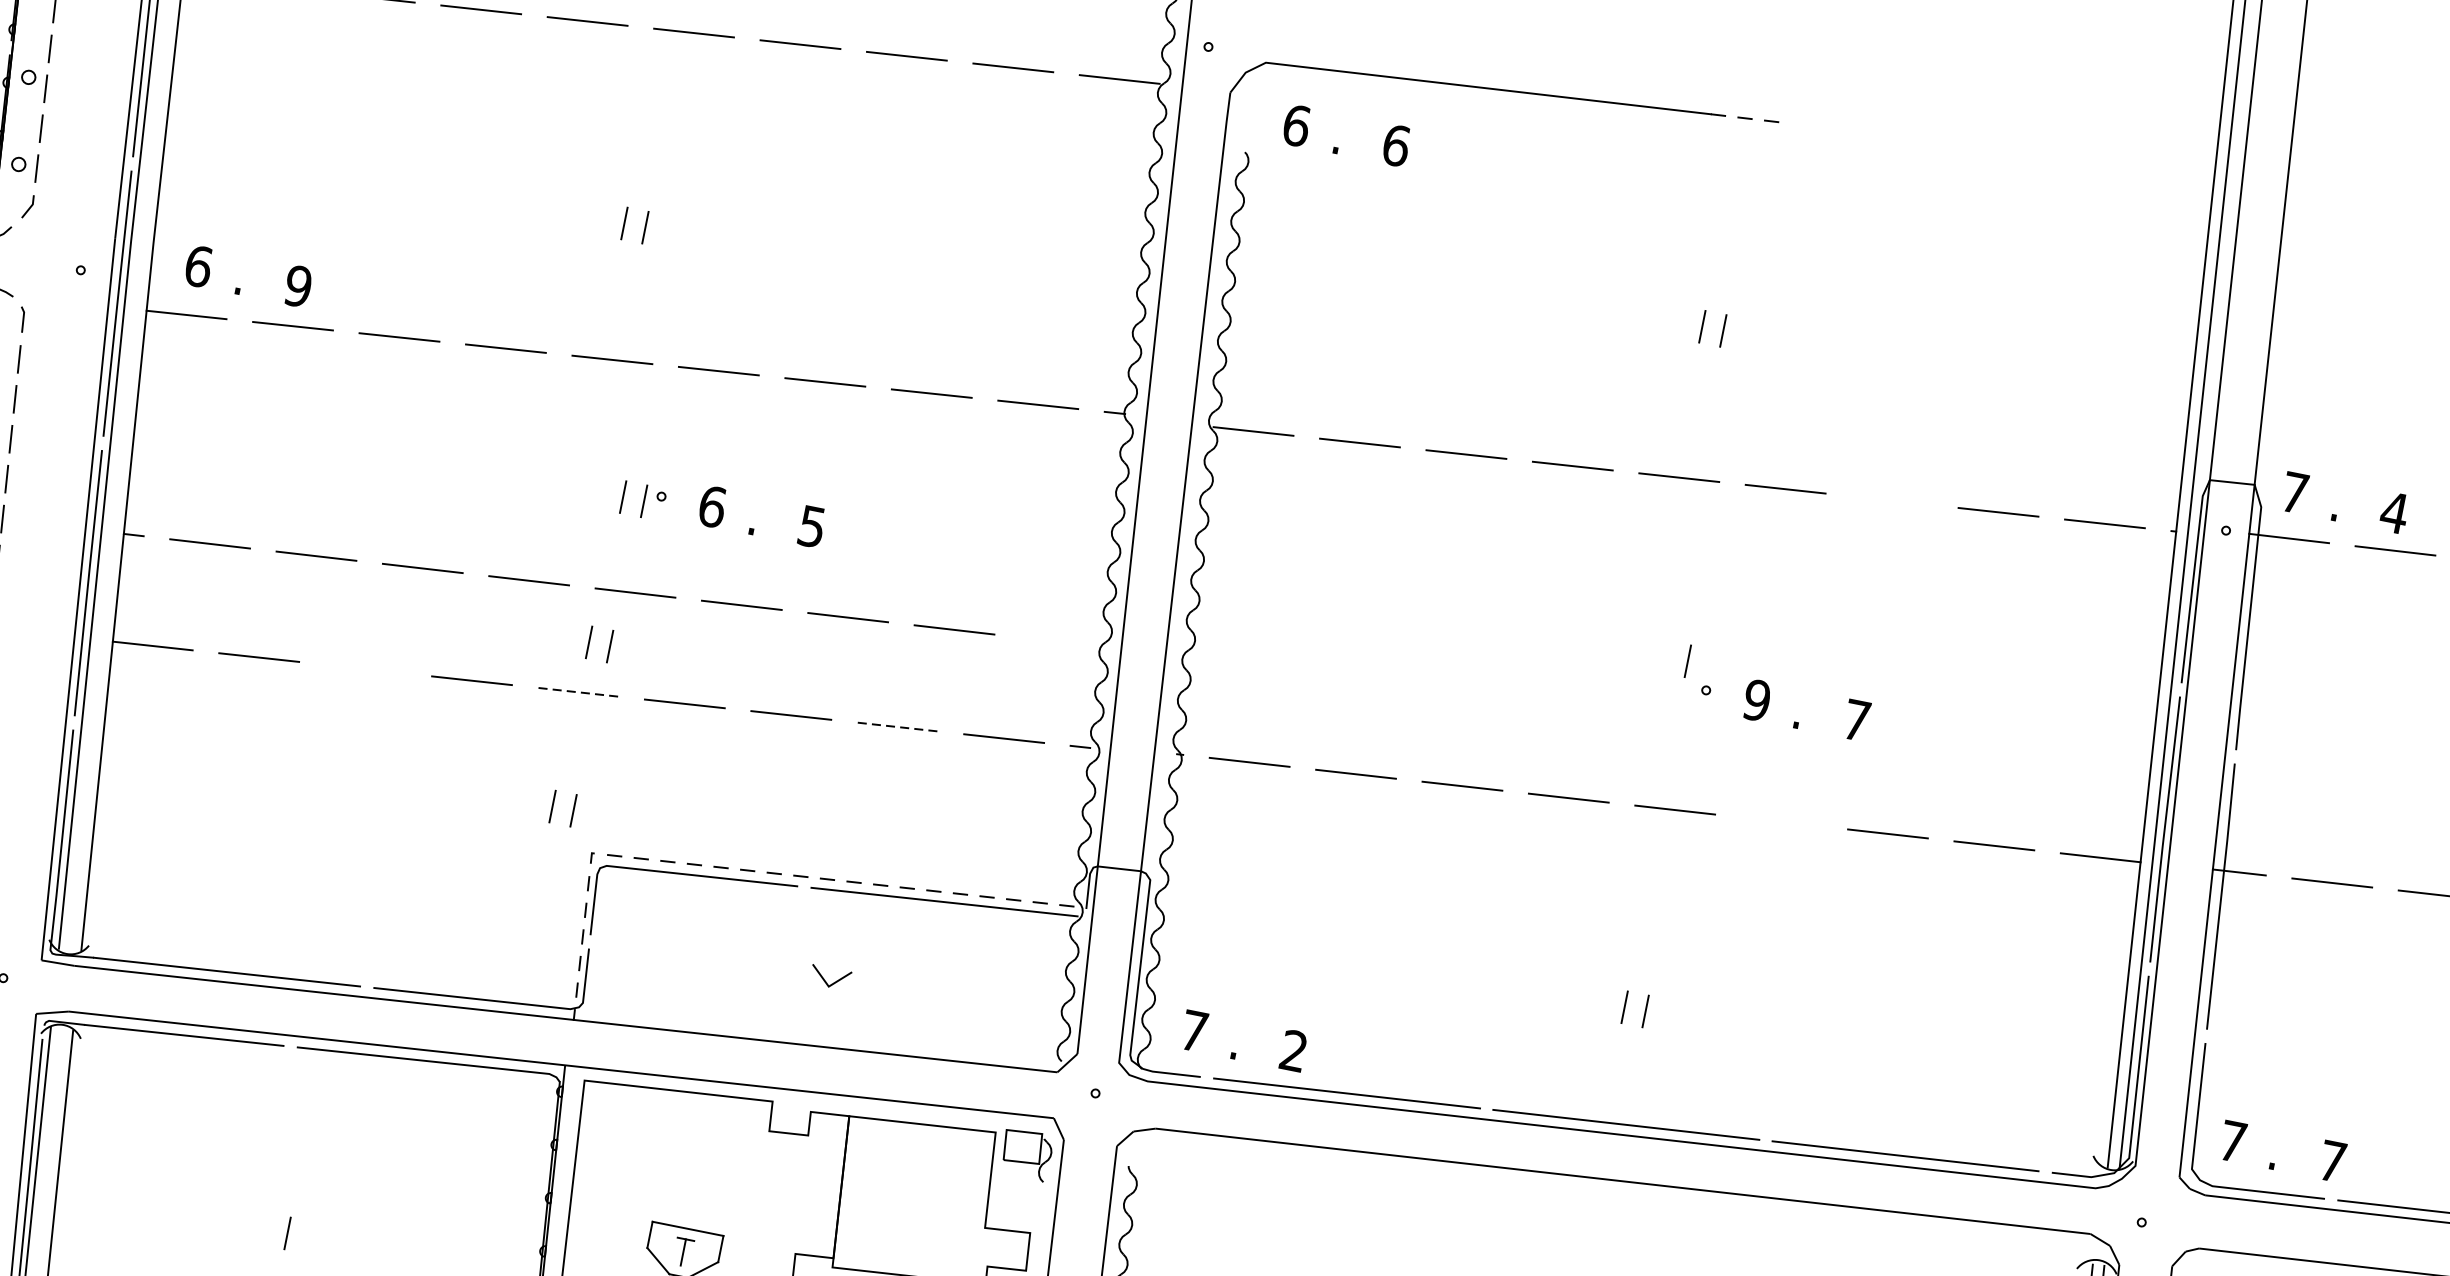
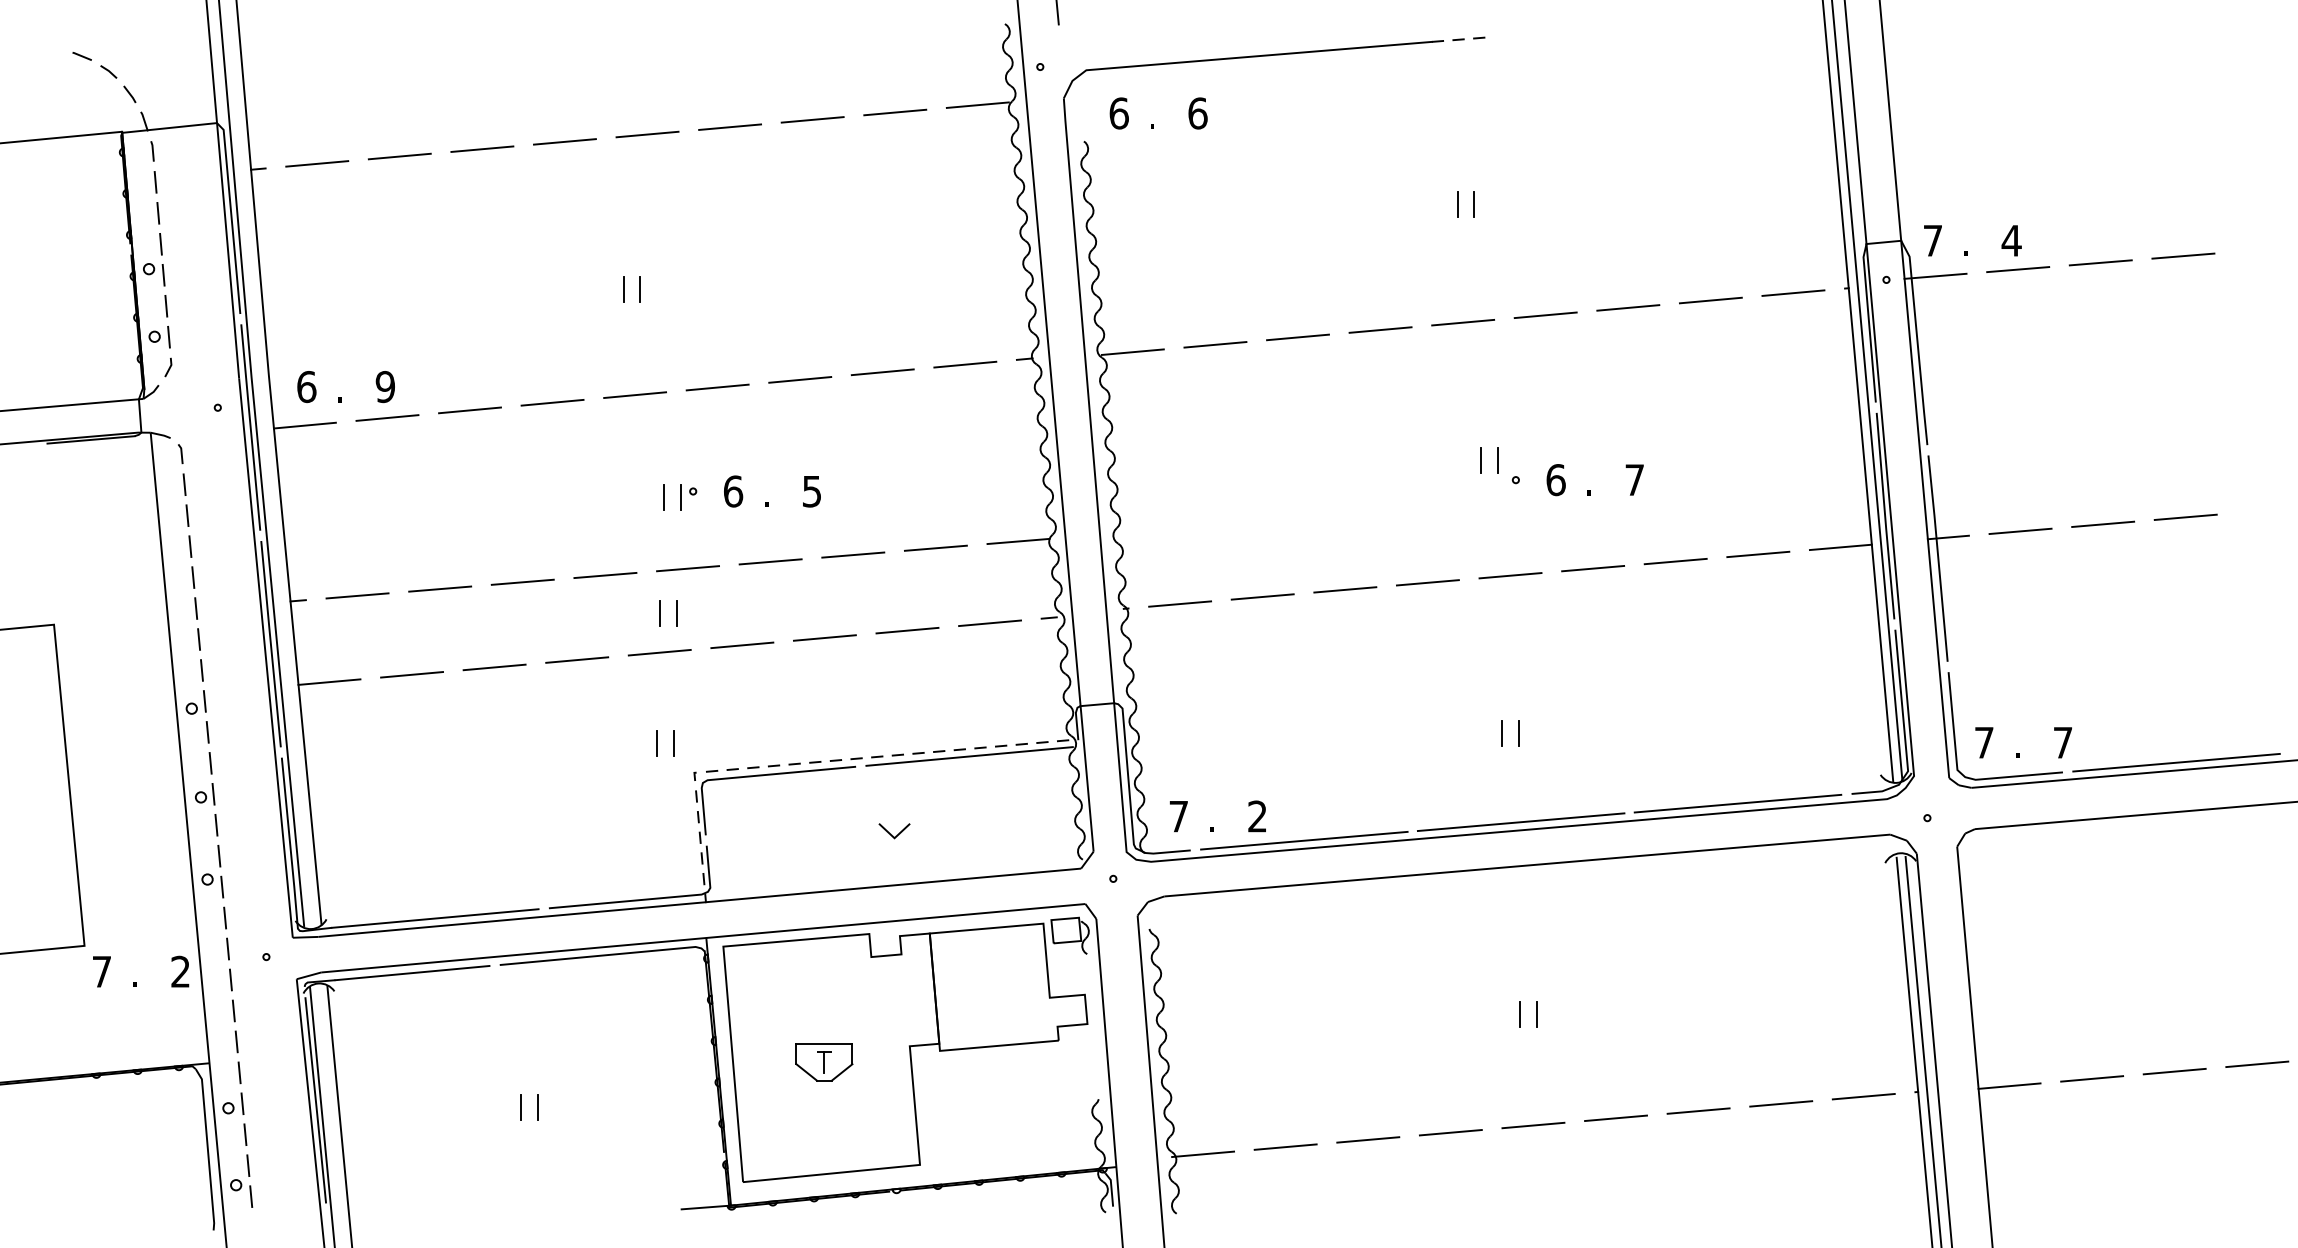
line: (1892, 500) -> (1628, 307), added
line: (1060, 642) -> (1018, 541), added
line: (1667, 656) -> (1481, 460), added
line: (365, 669) -> (494, 667), added
line: (579, 692) -> (660, 652), dashed -> solid
text: (1756, 700) -> (1555, 480), 9 -> 6
line: (897, 726) -> (907, 630), dashed -> solid
line: (1782, 821) -> (1593, 568), added
line: (308, 1237) -> (537, 1107), added

